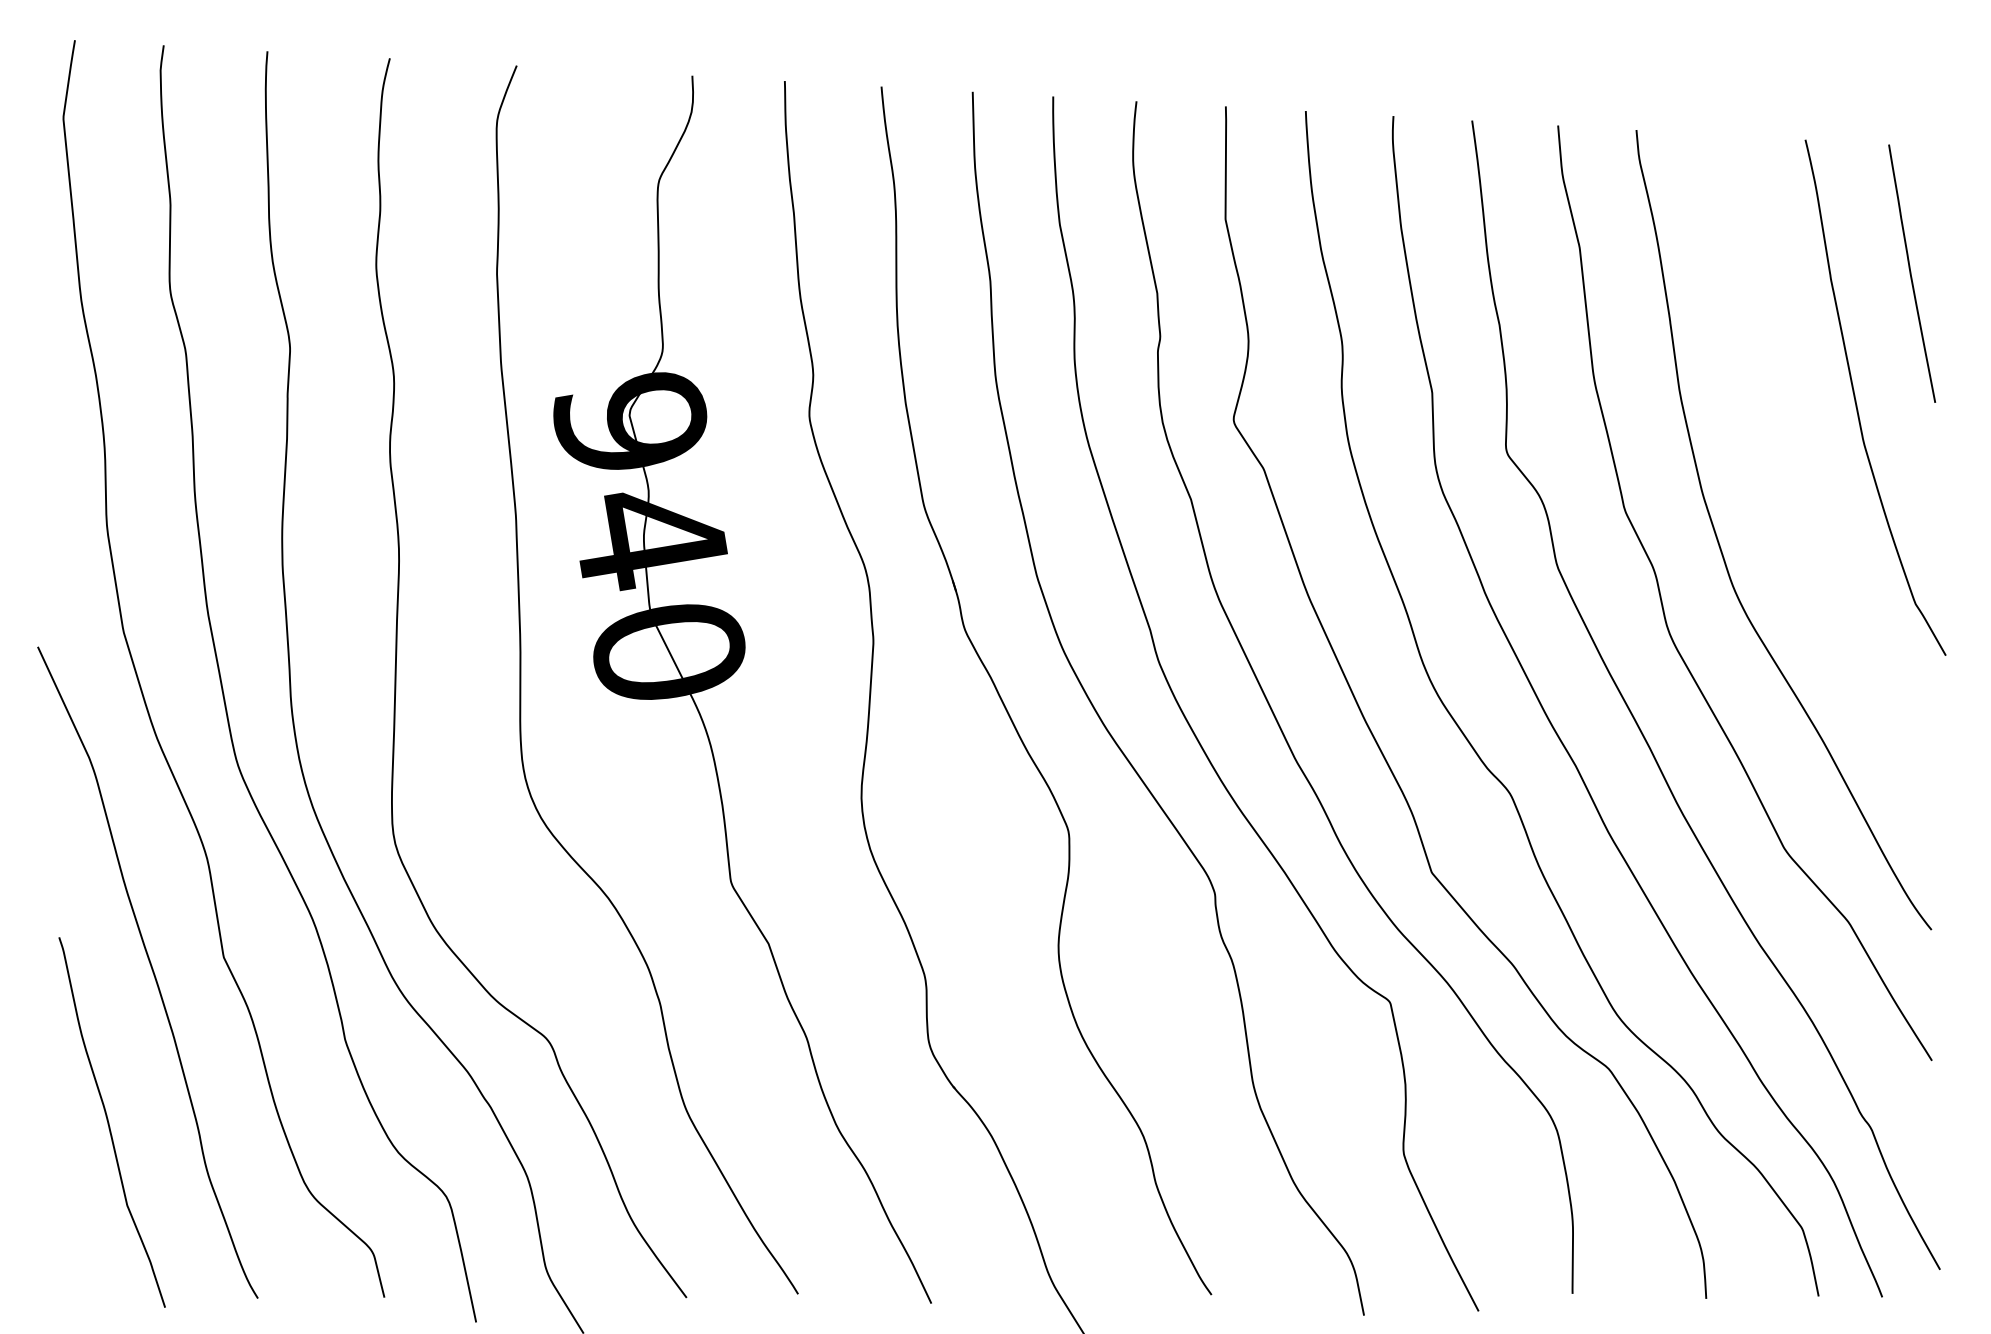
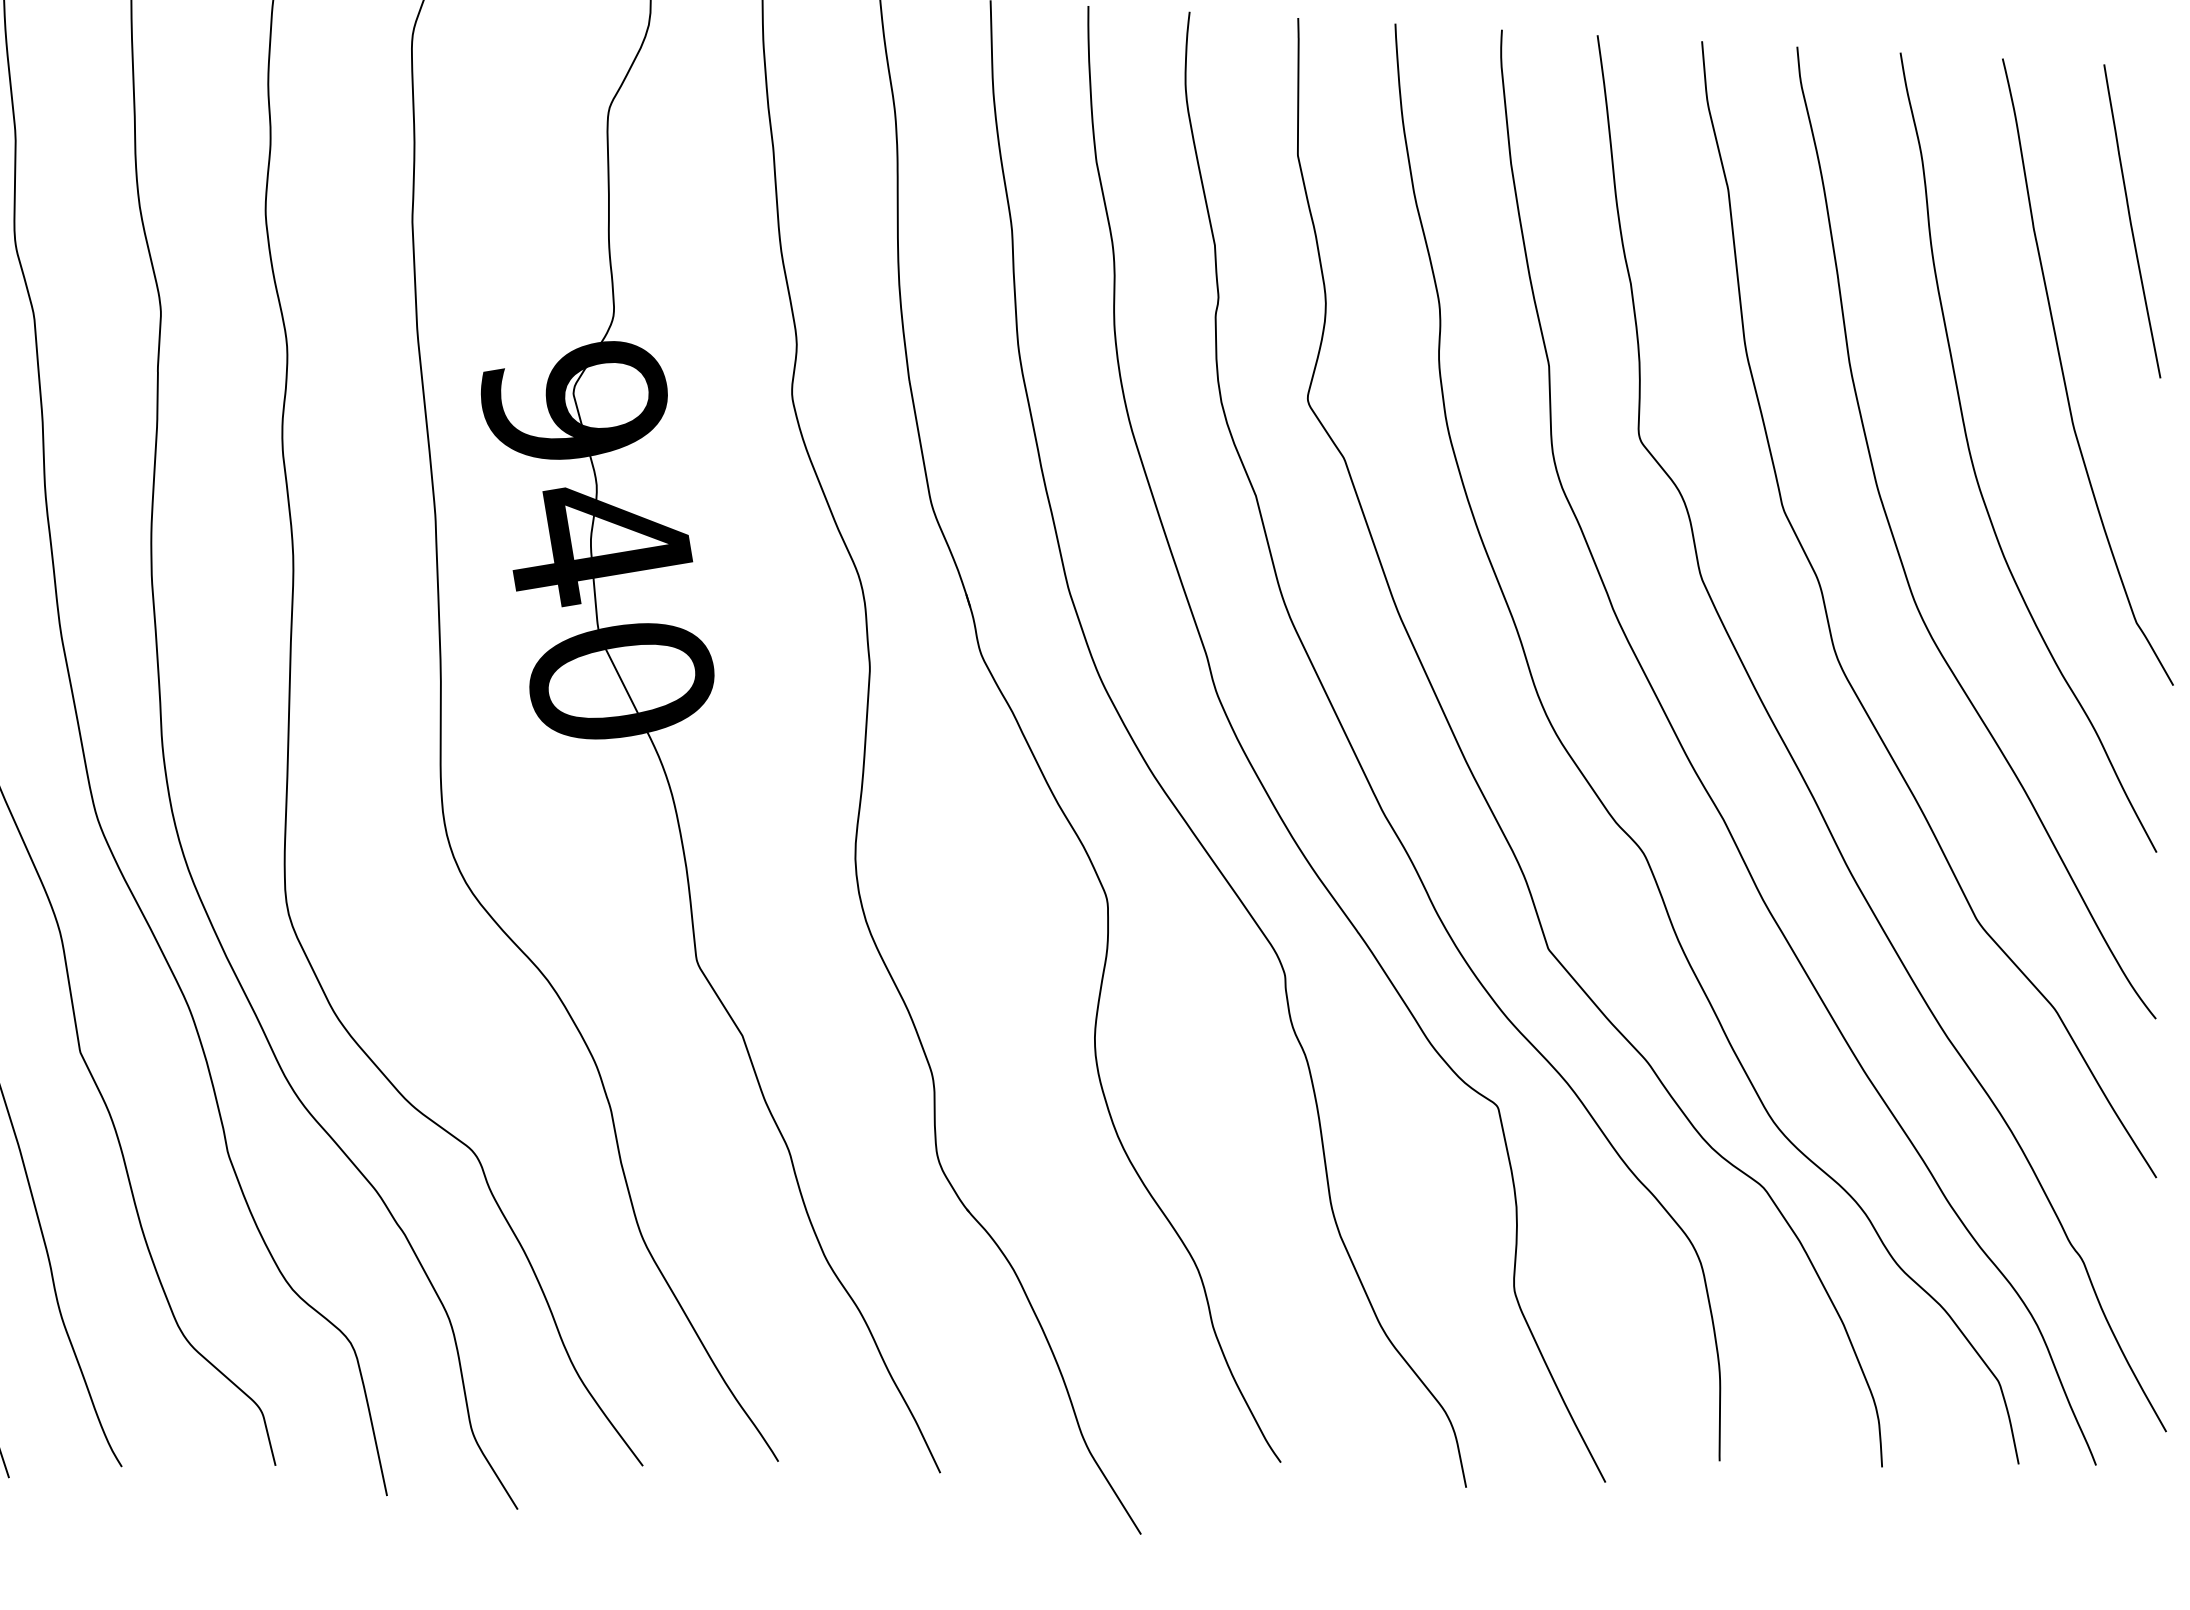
curve: (1782, 475) -> (1974, 466), added

